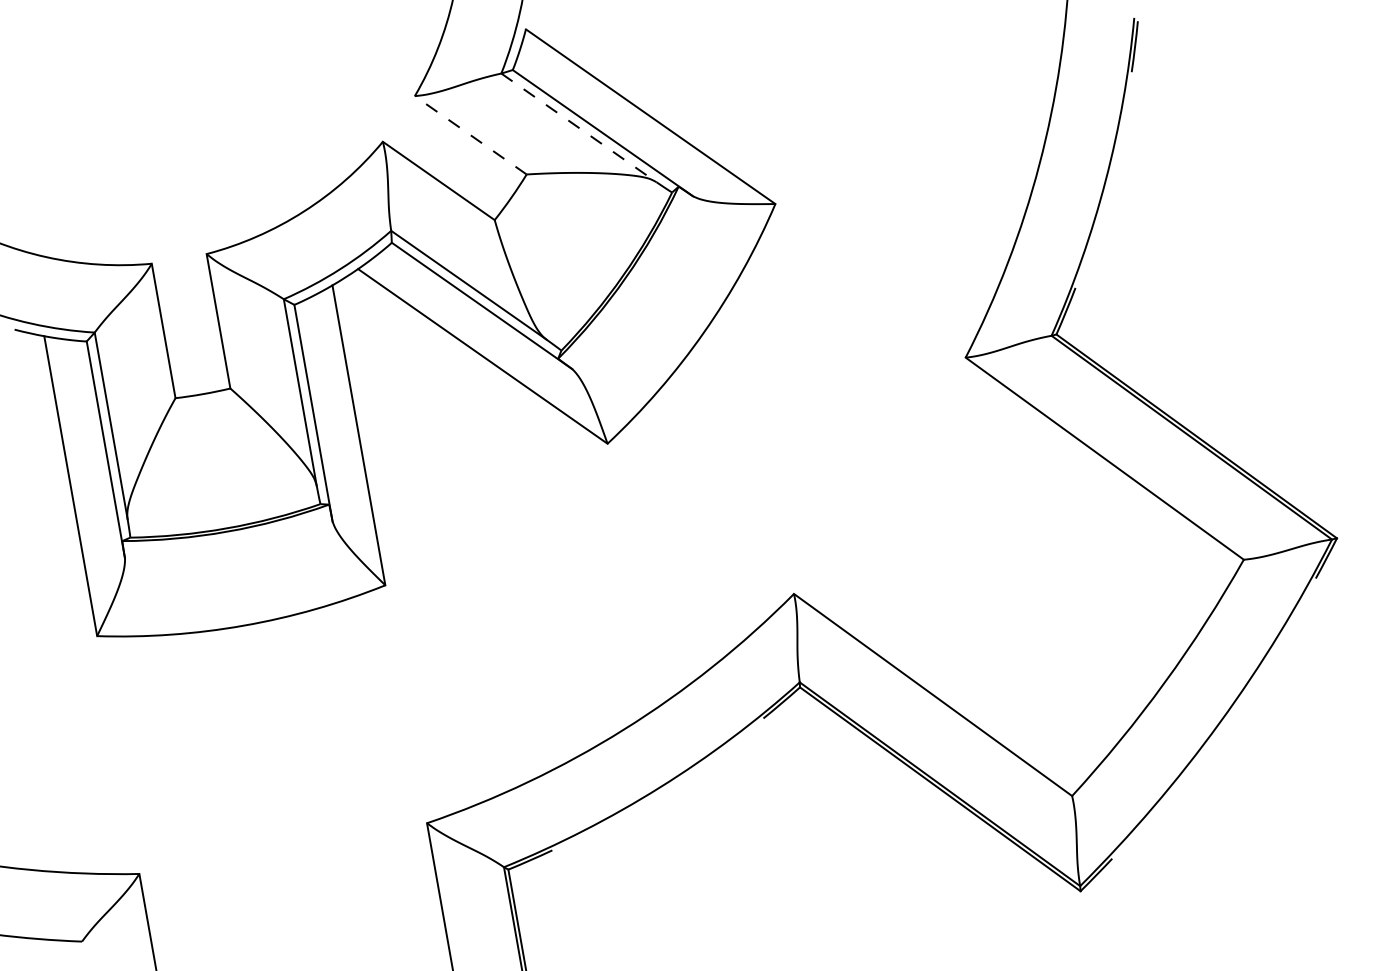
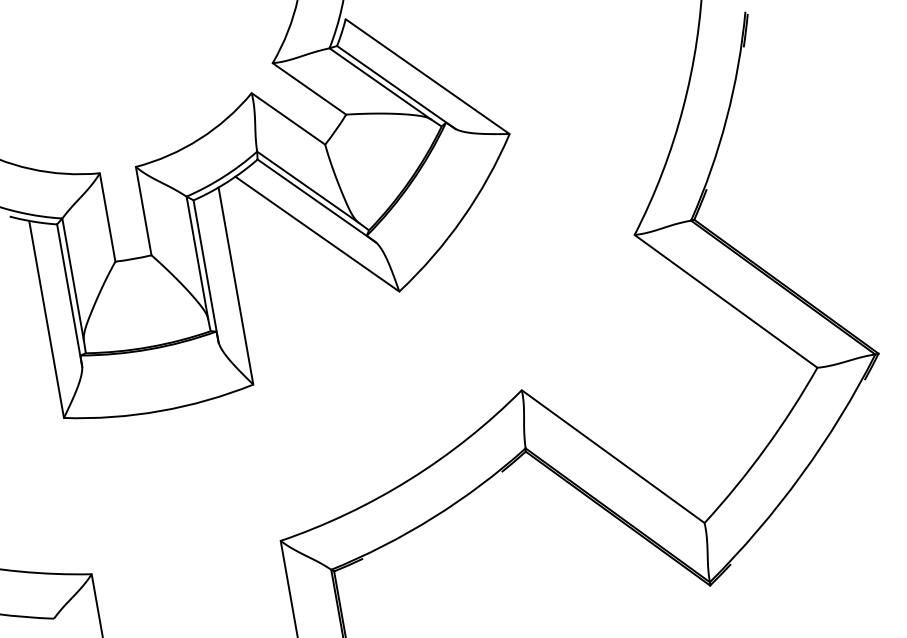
line: (578, 128) -> (380, 84), dashed -> solid
line: (470, 134) -> (309, 88), dashed -> solid

